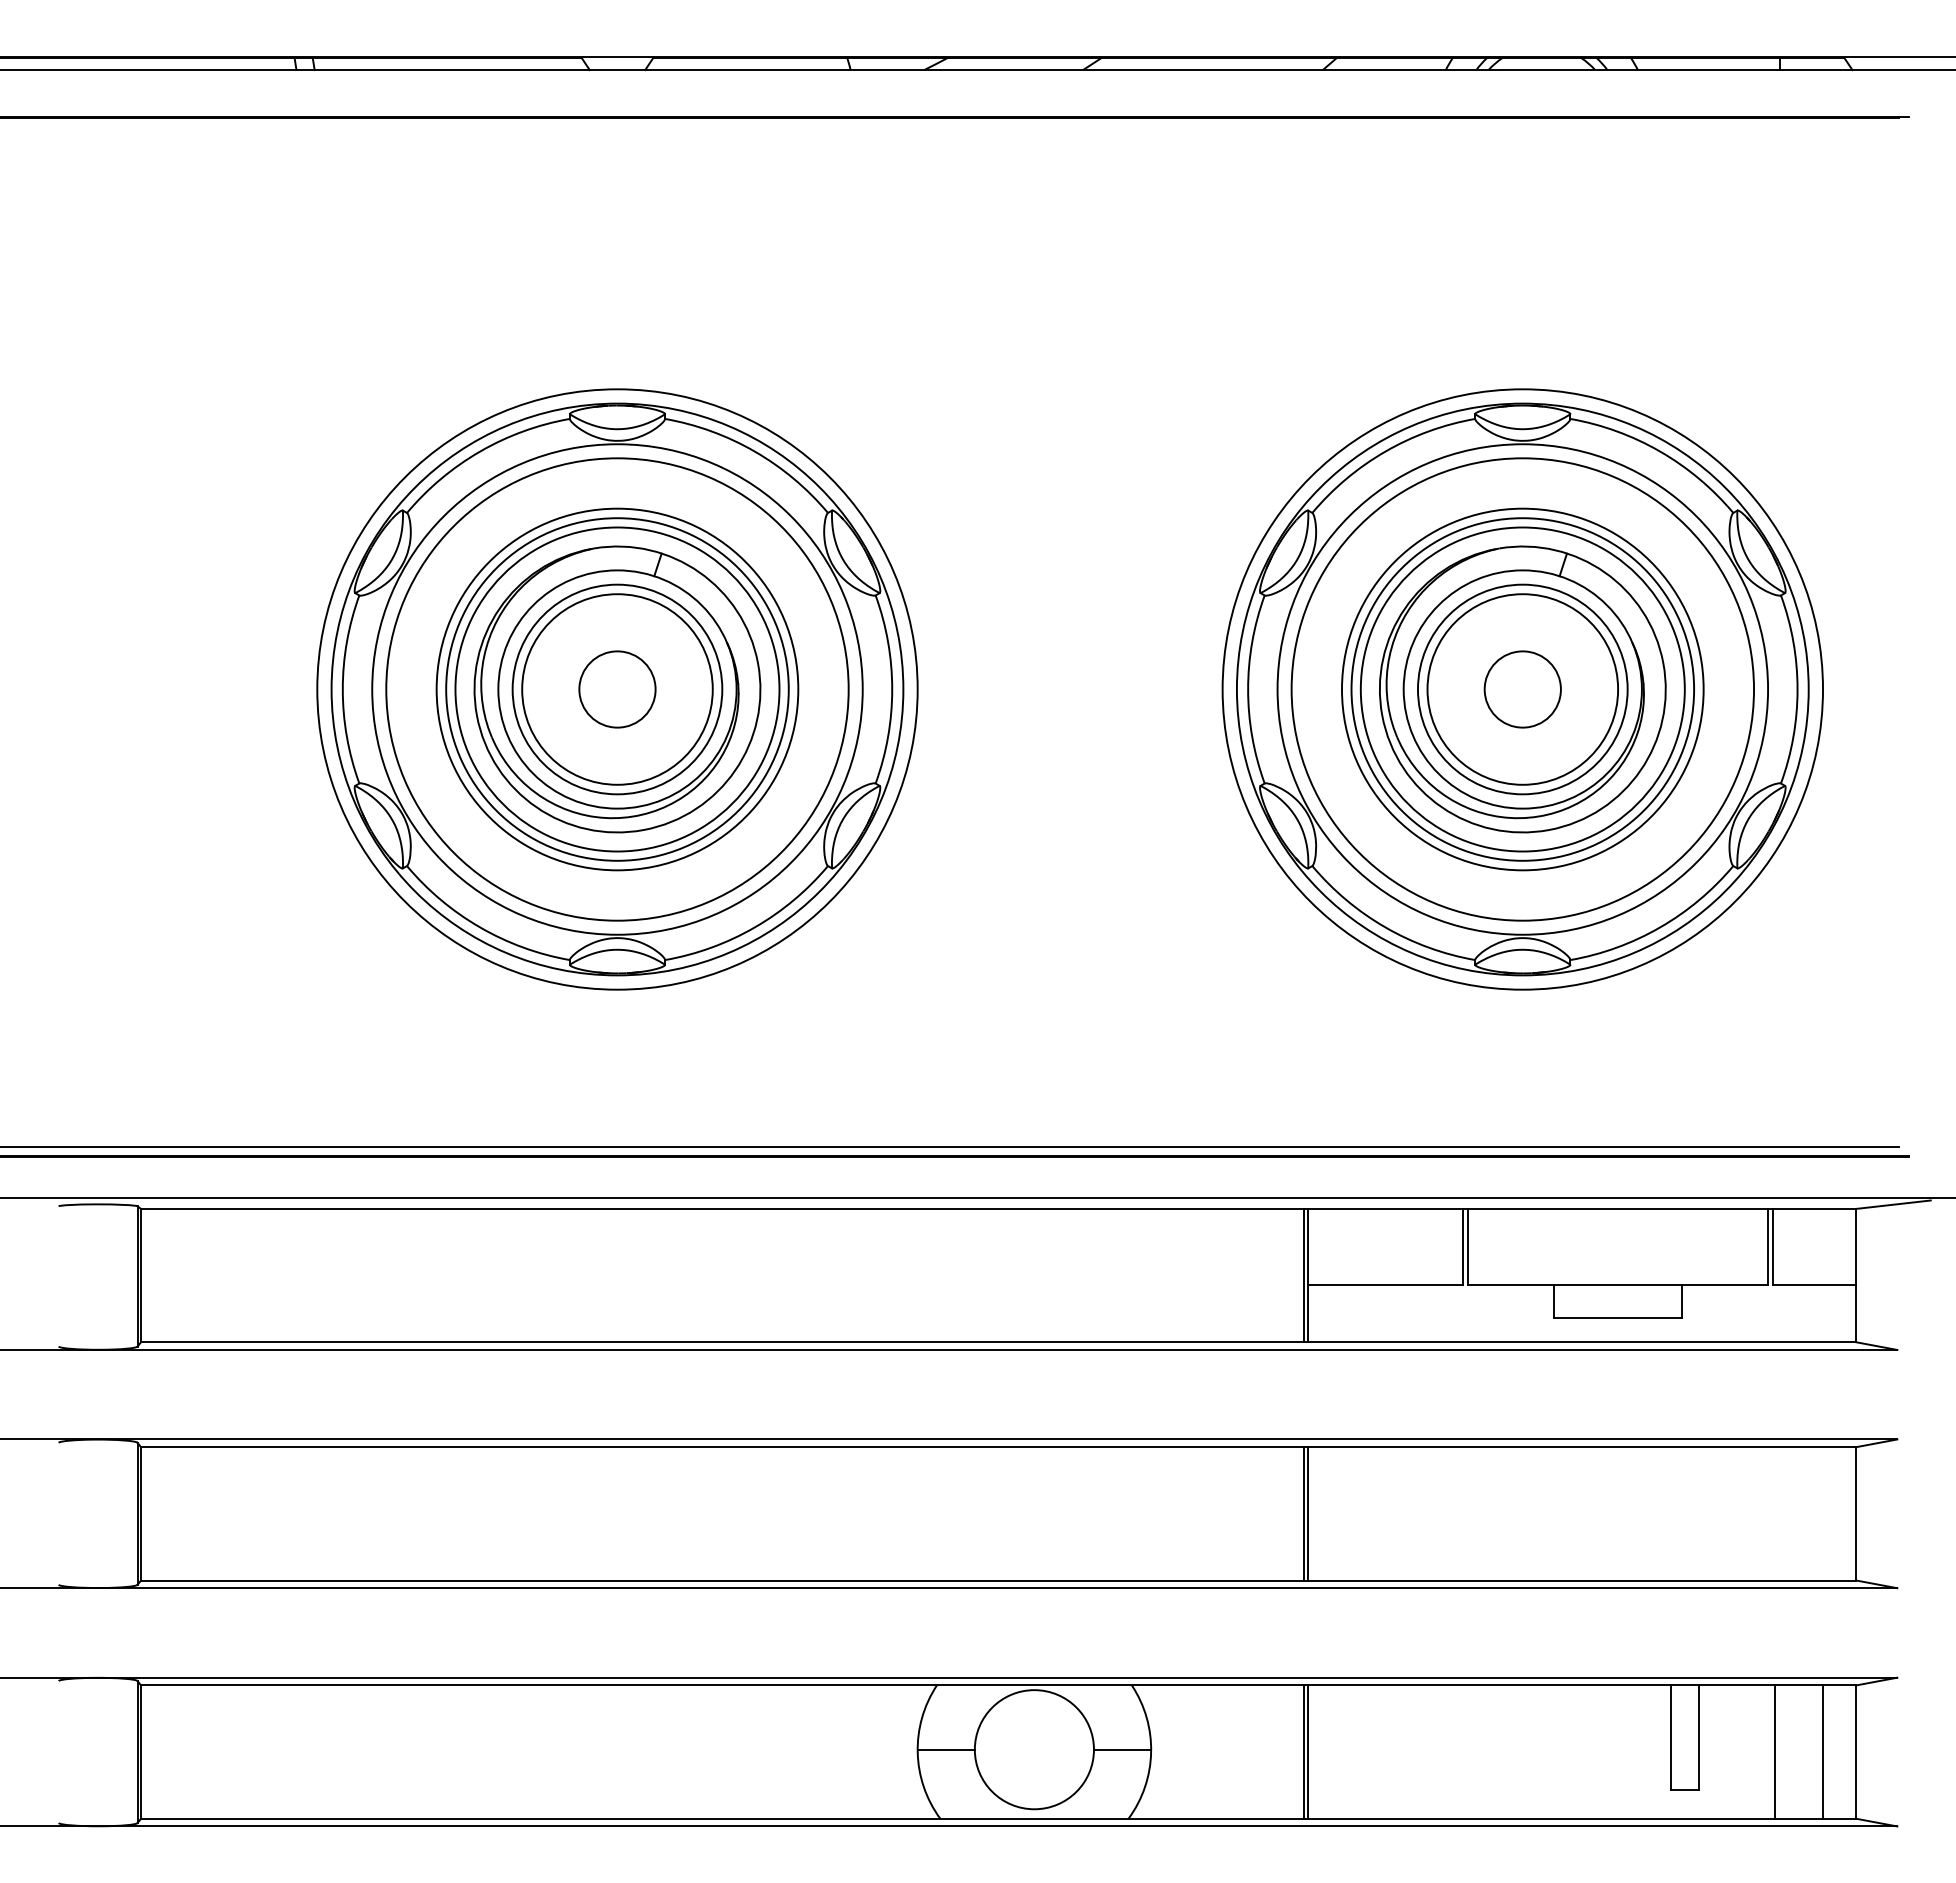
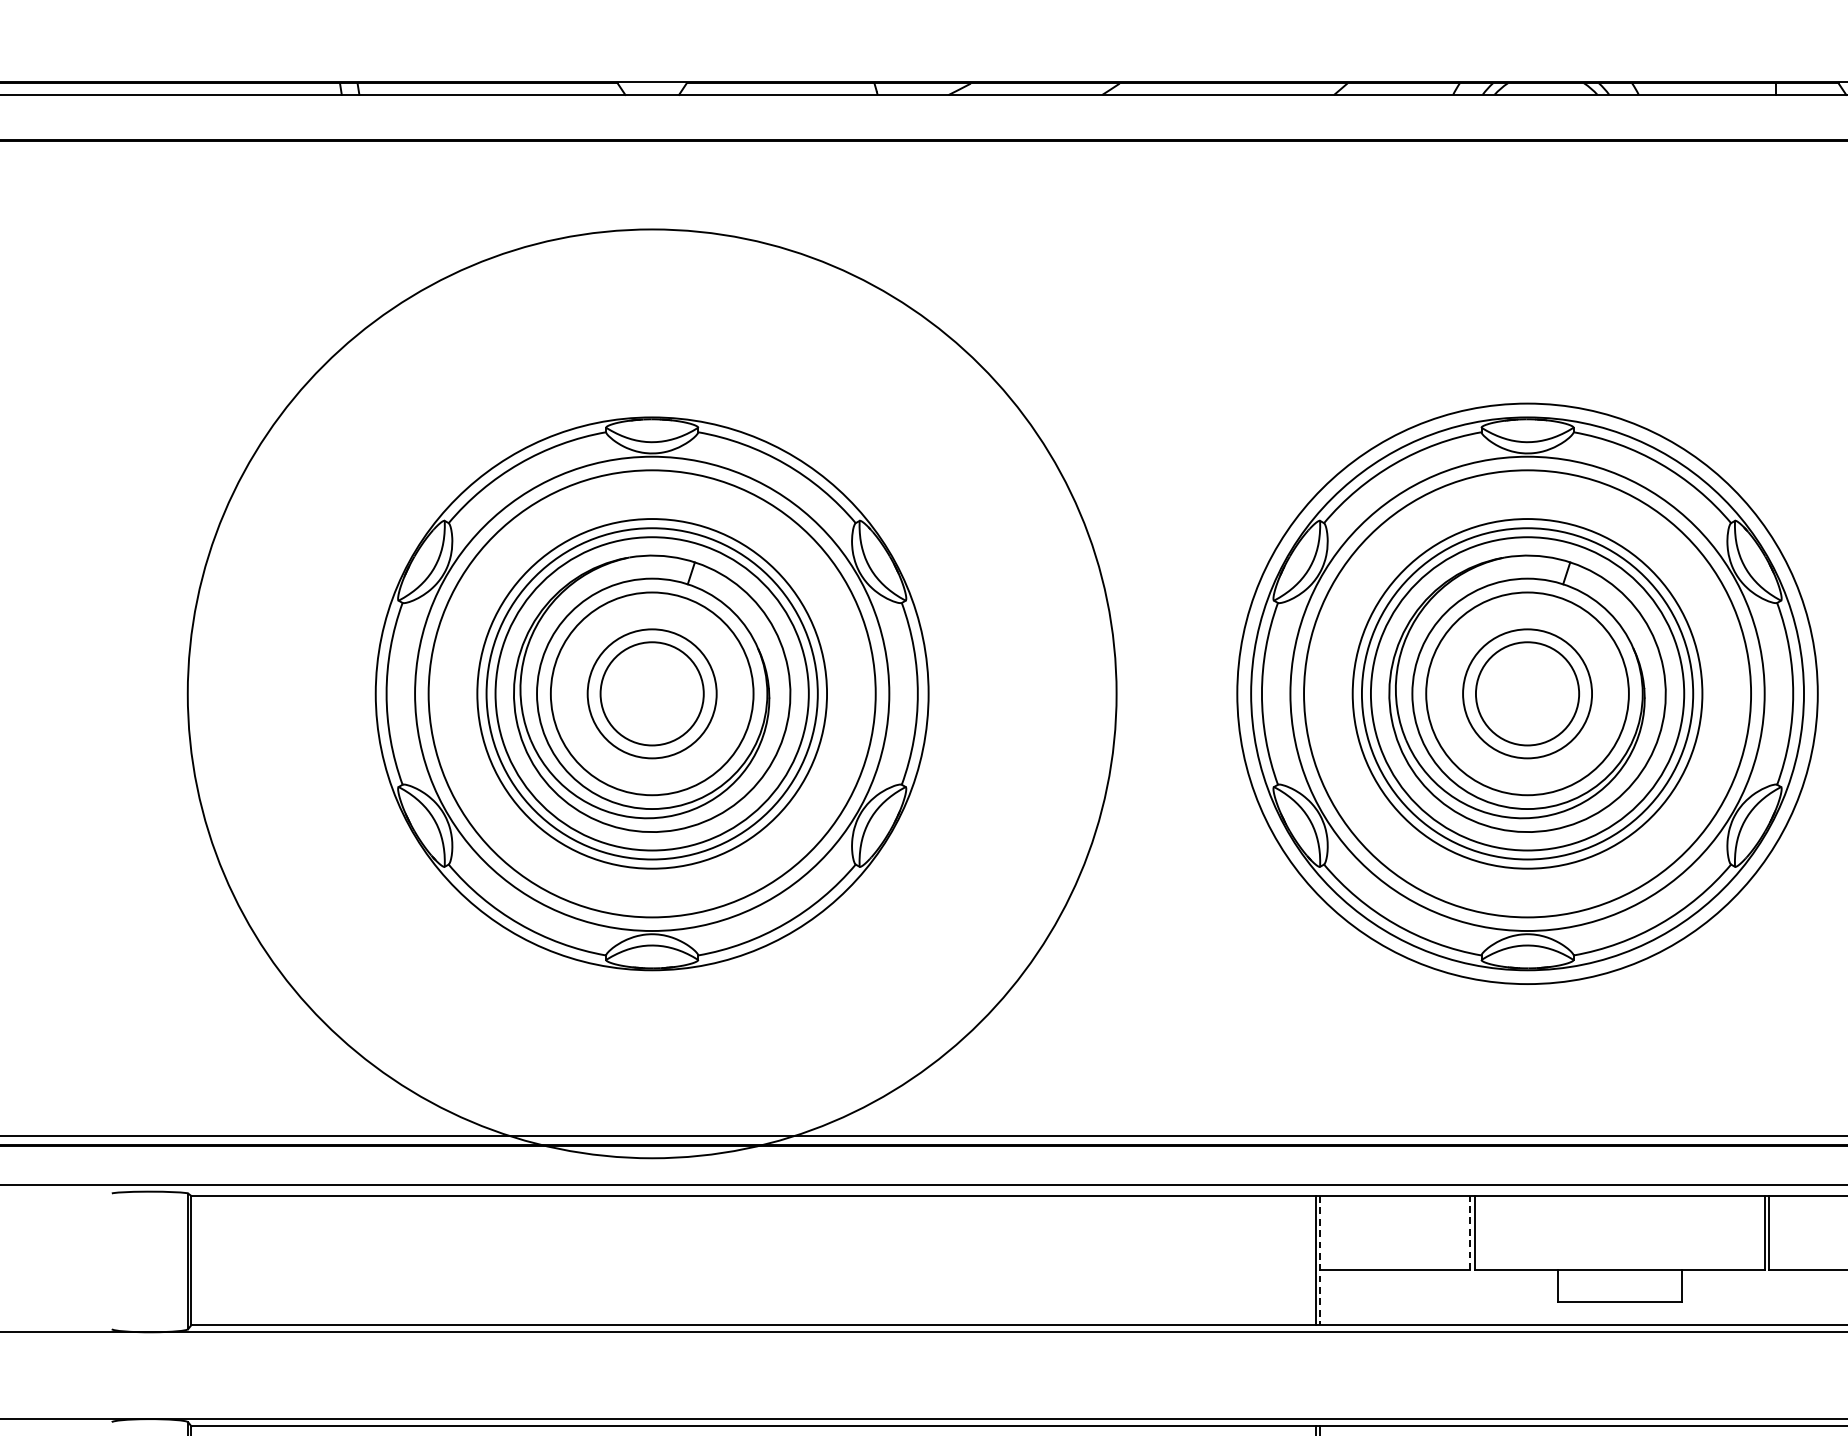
circle: (617, 689) -> (652, 693), size x0.7
circle: (617, 689) -> (652, 693), size x1.4
circle: (617, 689) -> (652, 693), size x1.6
circle: (1522, 689) -> (1527, 693), size x0.7
circle: (1522, 689) -> (1527, 693), size x1.4
line: (1463, 1246) -> (1470, 1232), solid -> dashed
line: (1308, 1275) -> (1320, 1260), solid -> dashed

